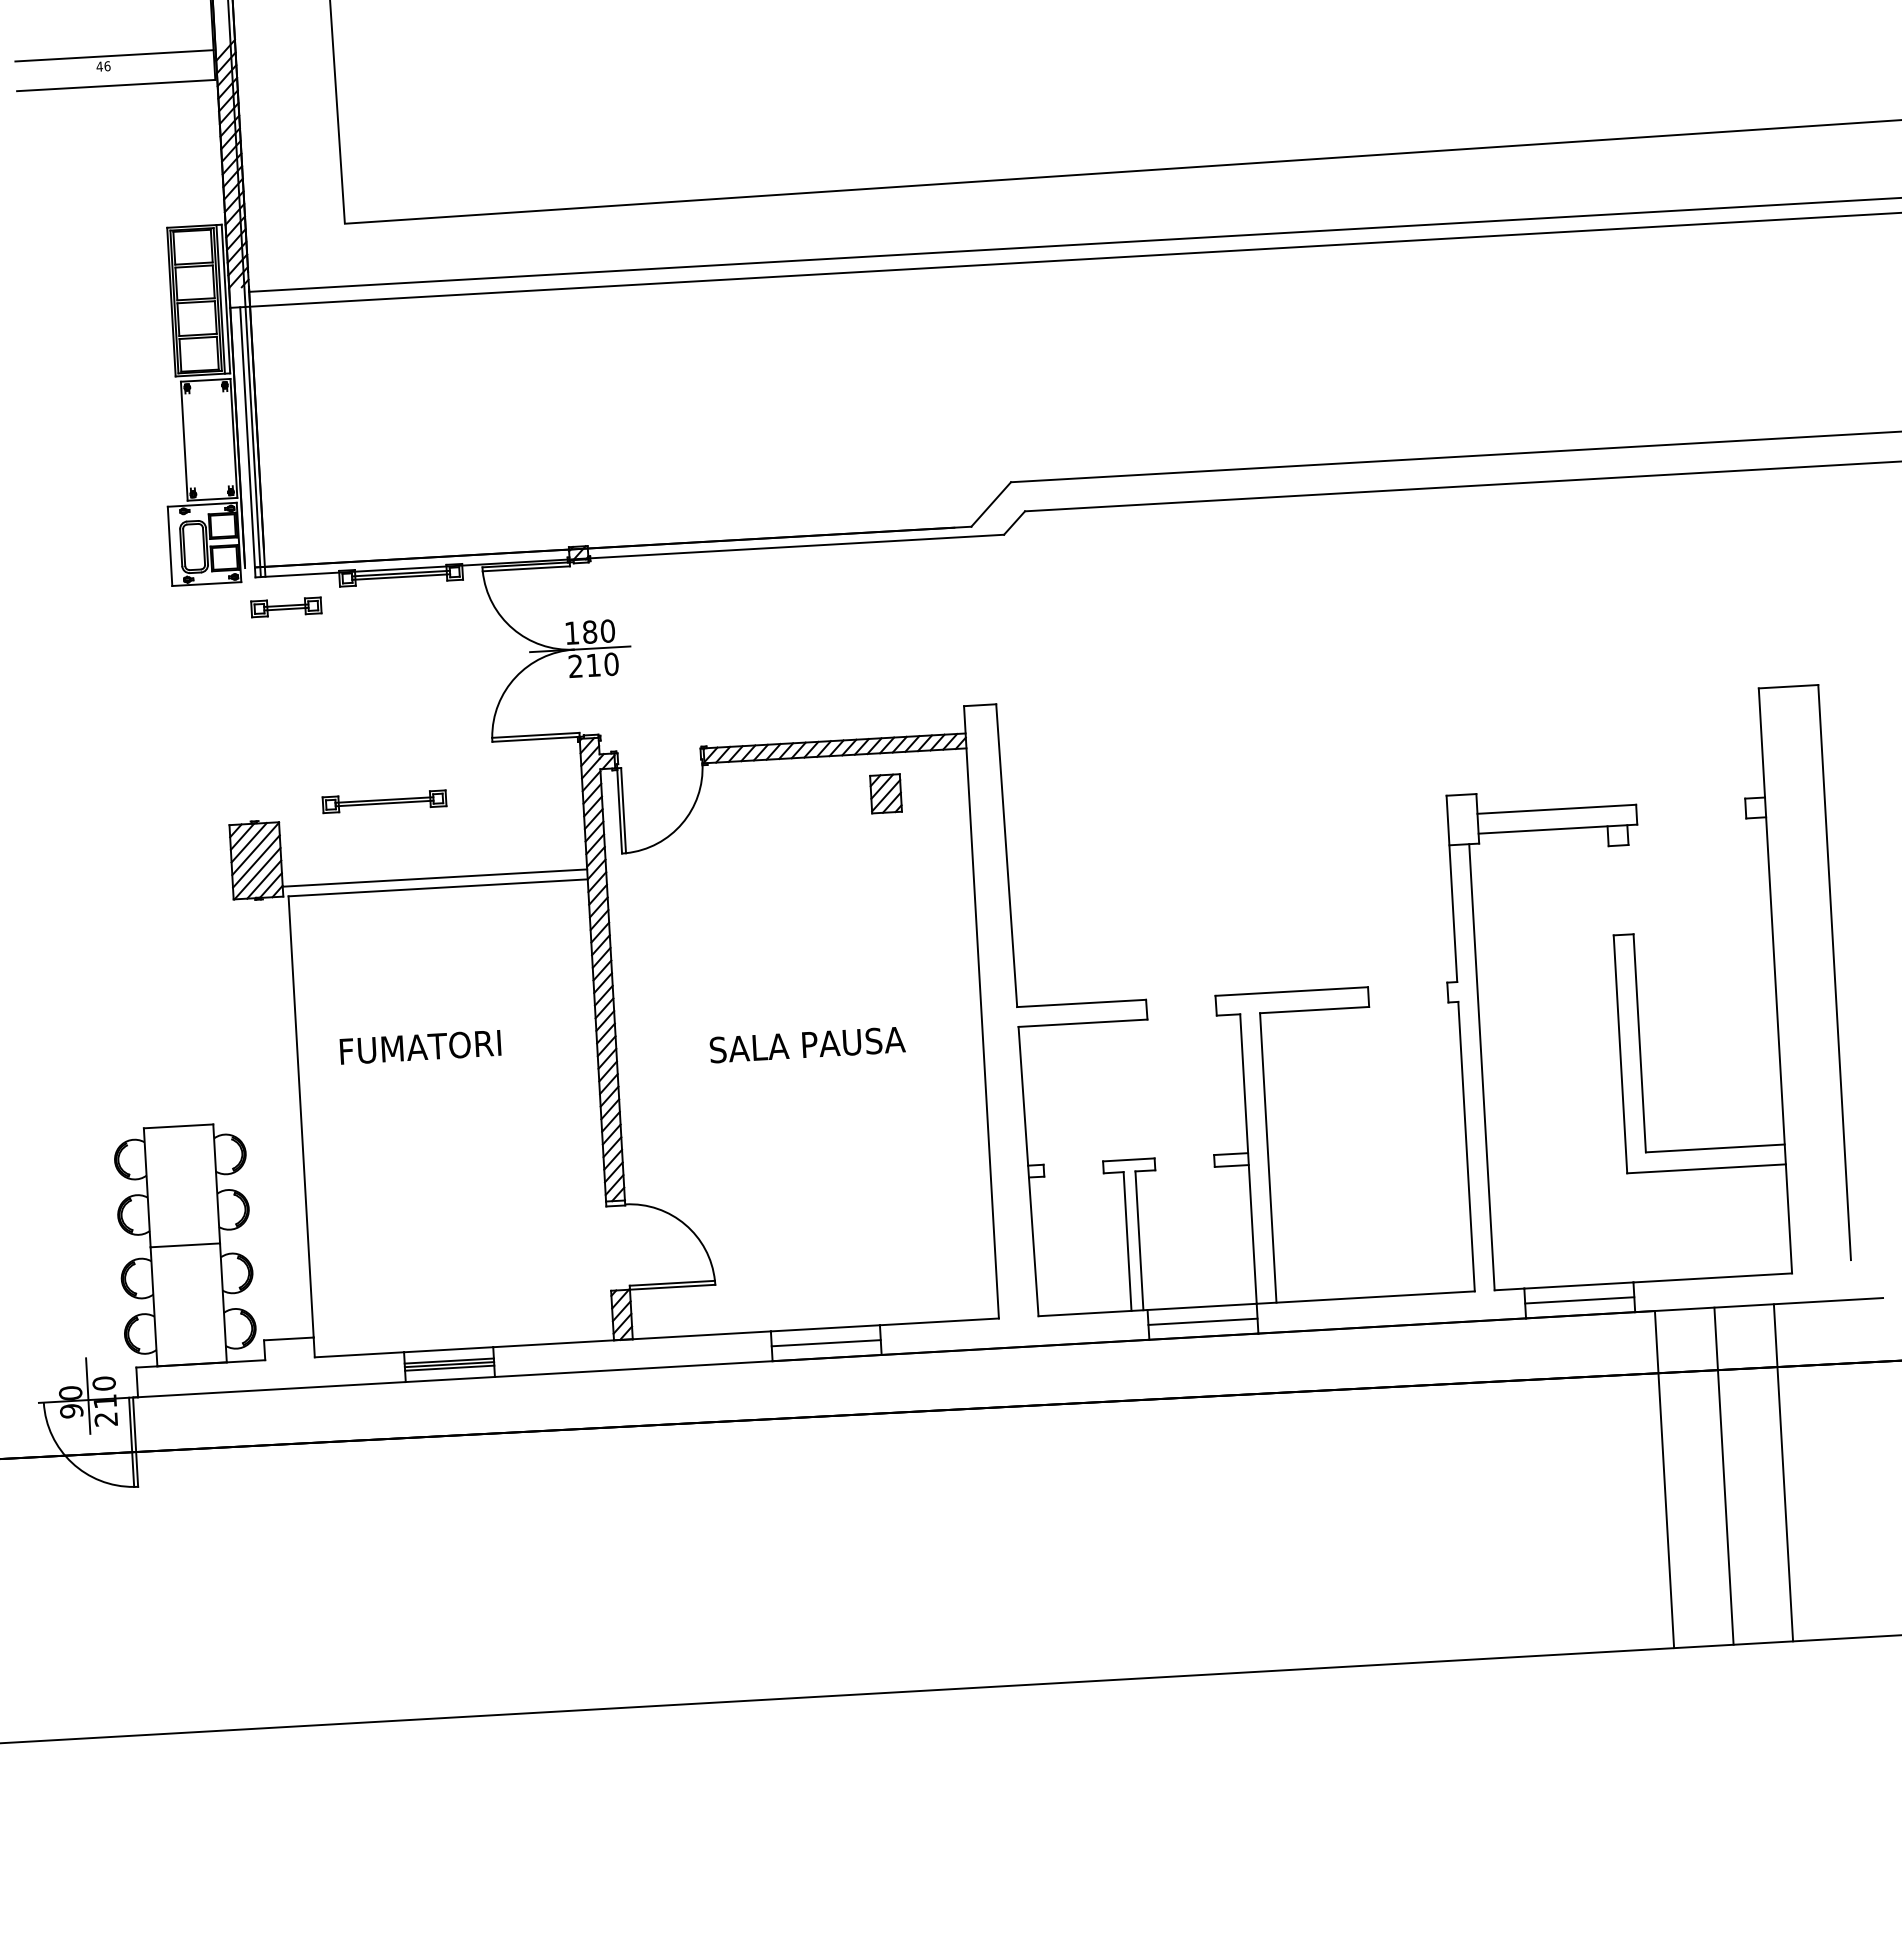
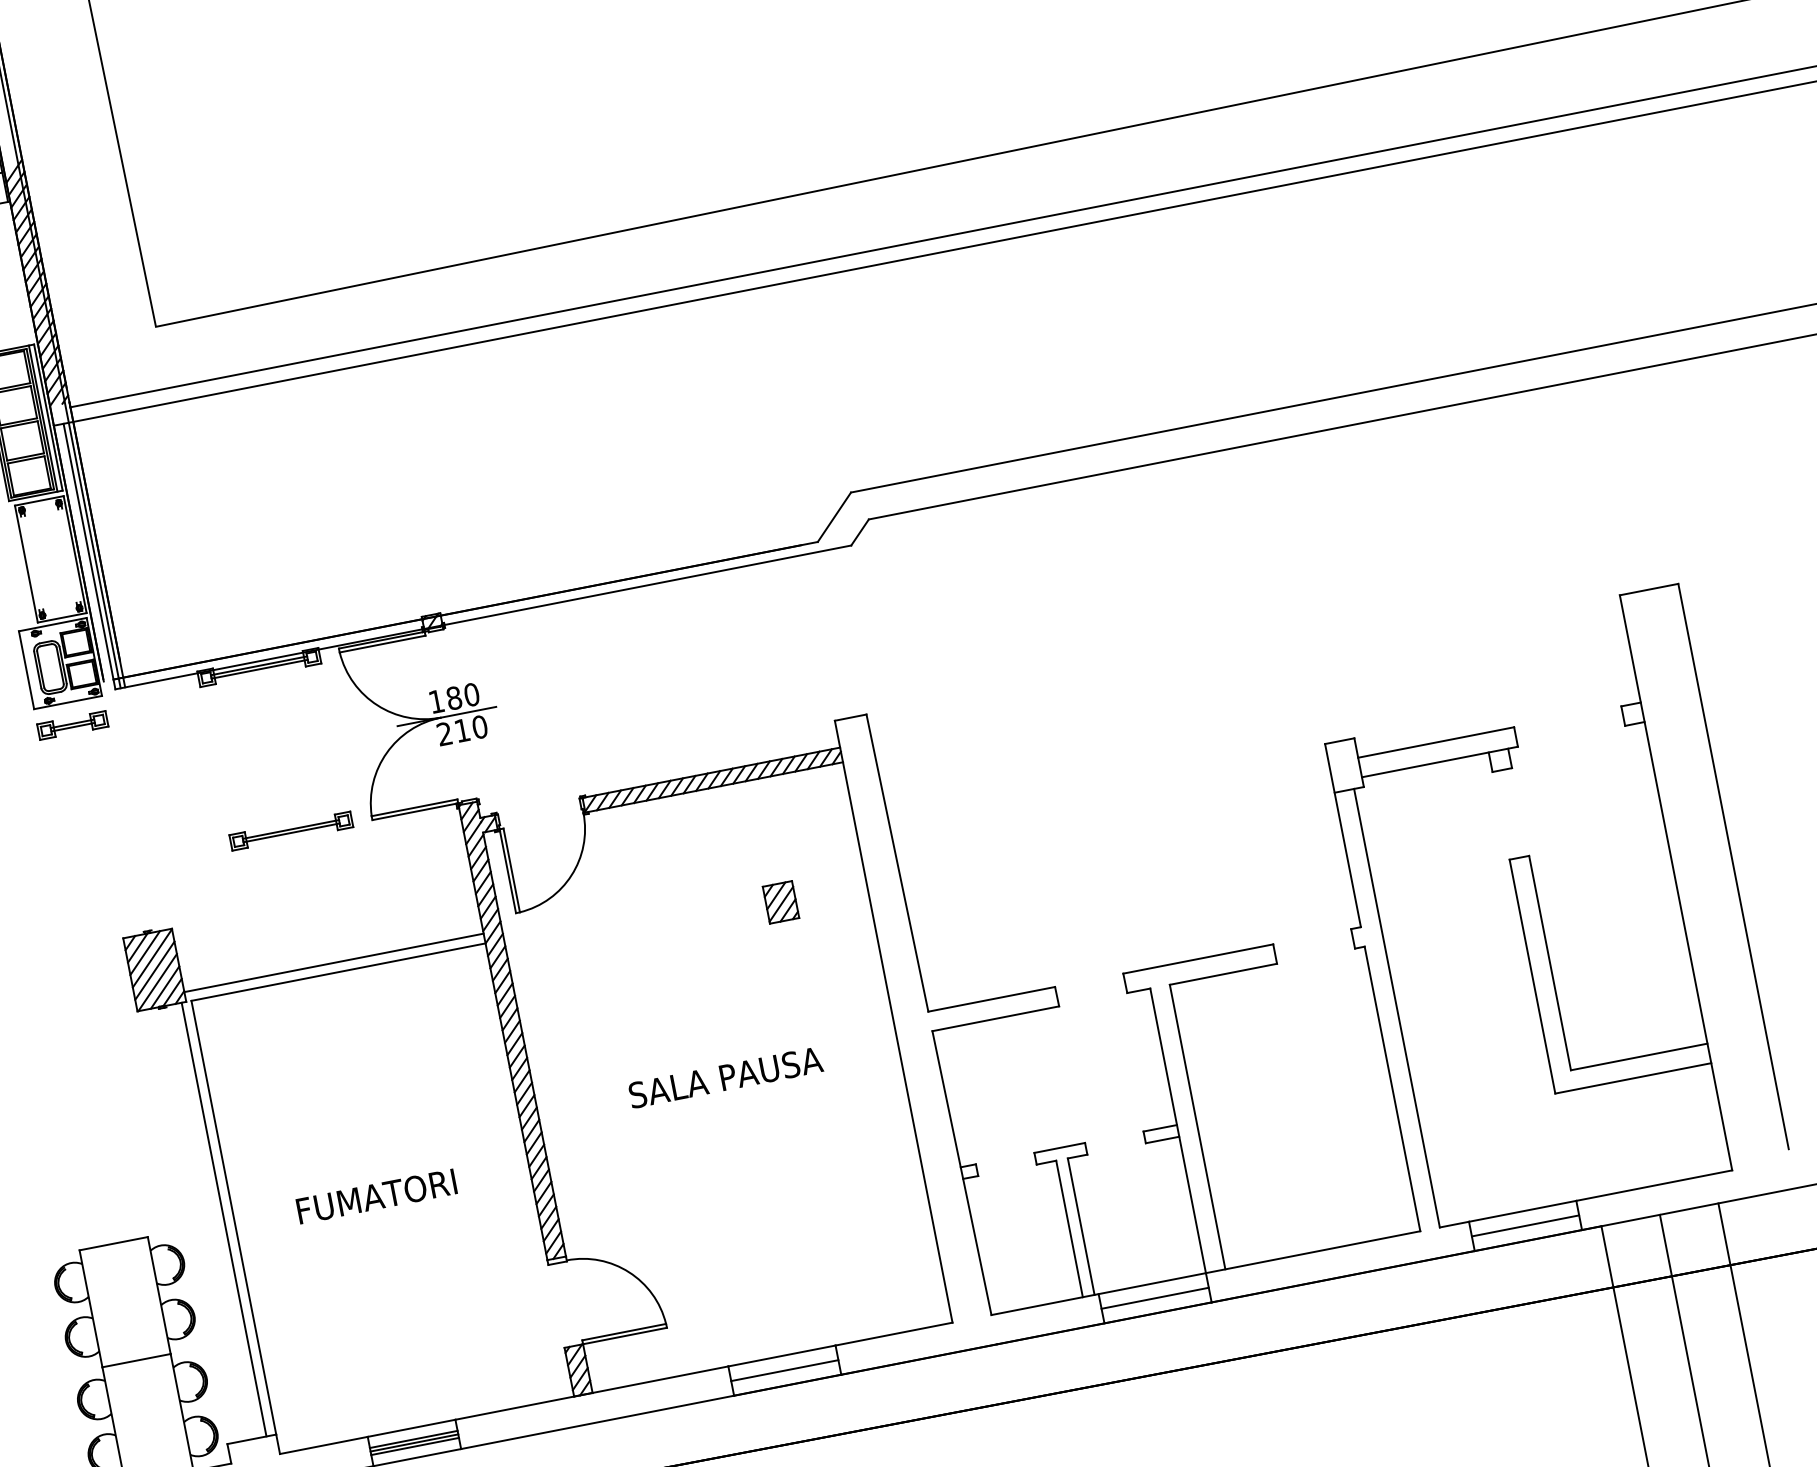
part: (286, 607) -> (72, 725), moved
part: (885, 793) -> (780, 902), moved
part: (384, 801) -> (291, 830), moved
text: (420, 1047) -> (376, 1196), moved
line: (290, 1117) -> (223, 1219), added

